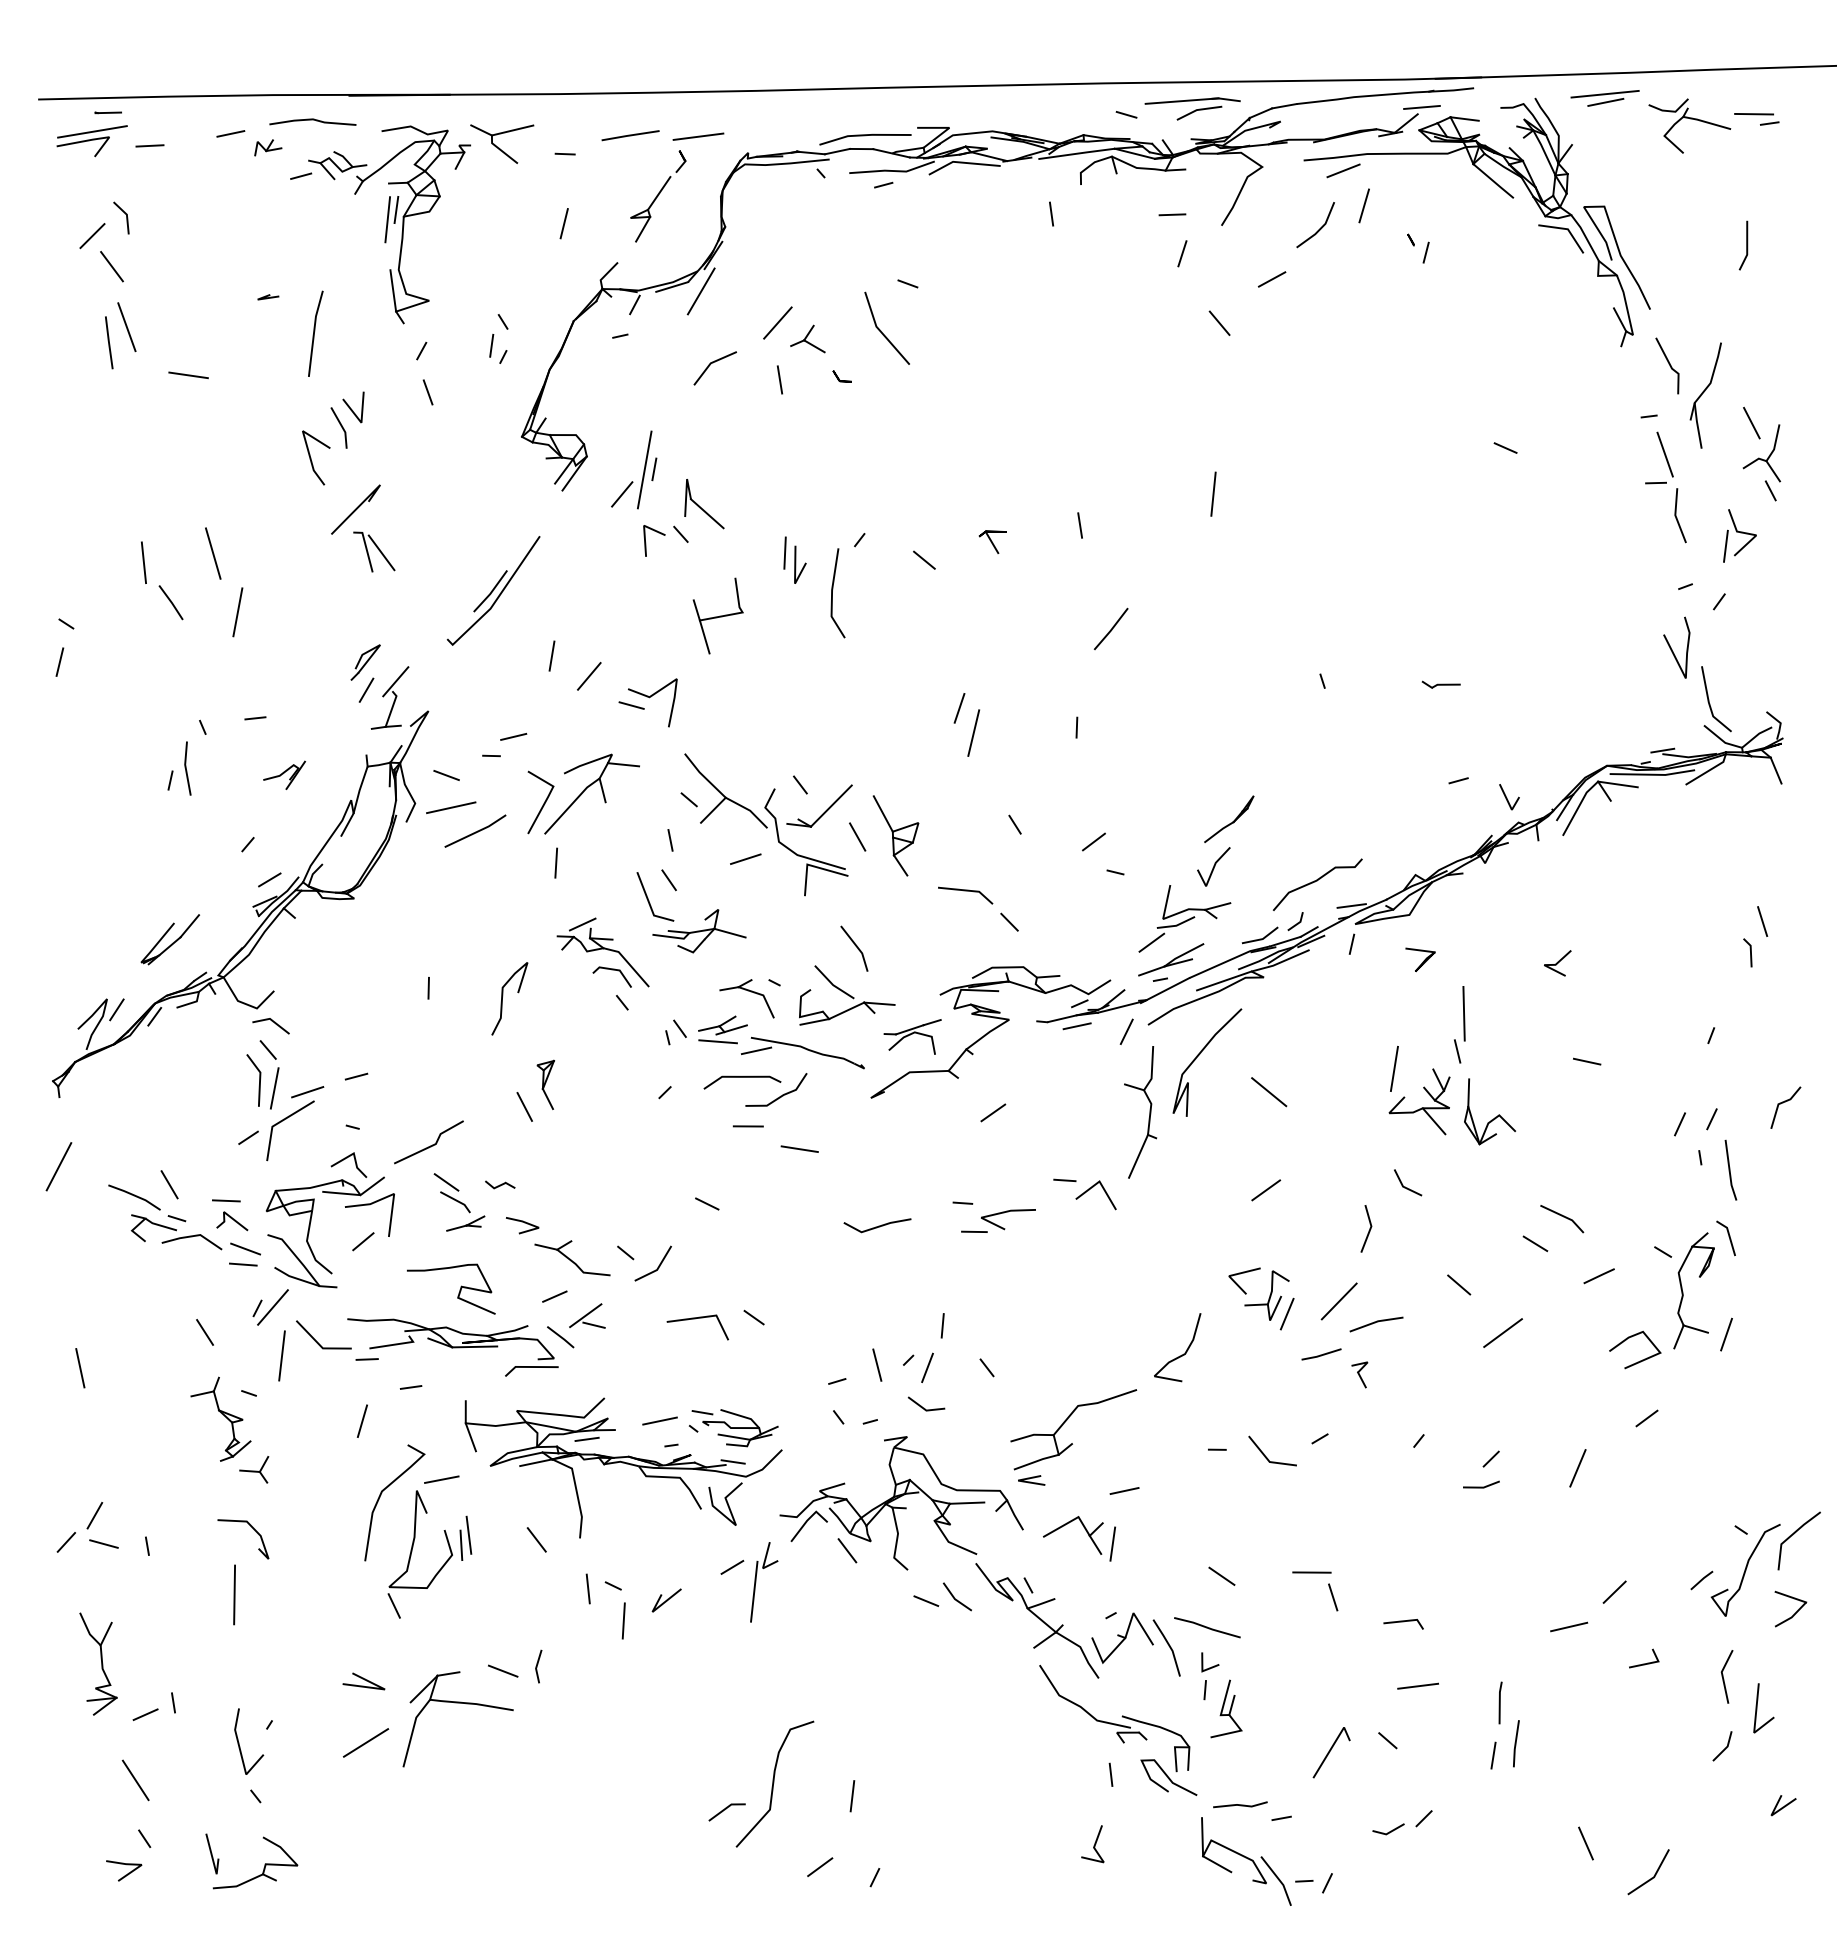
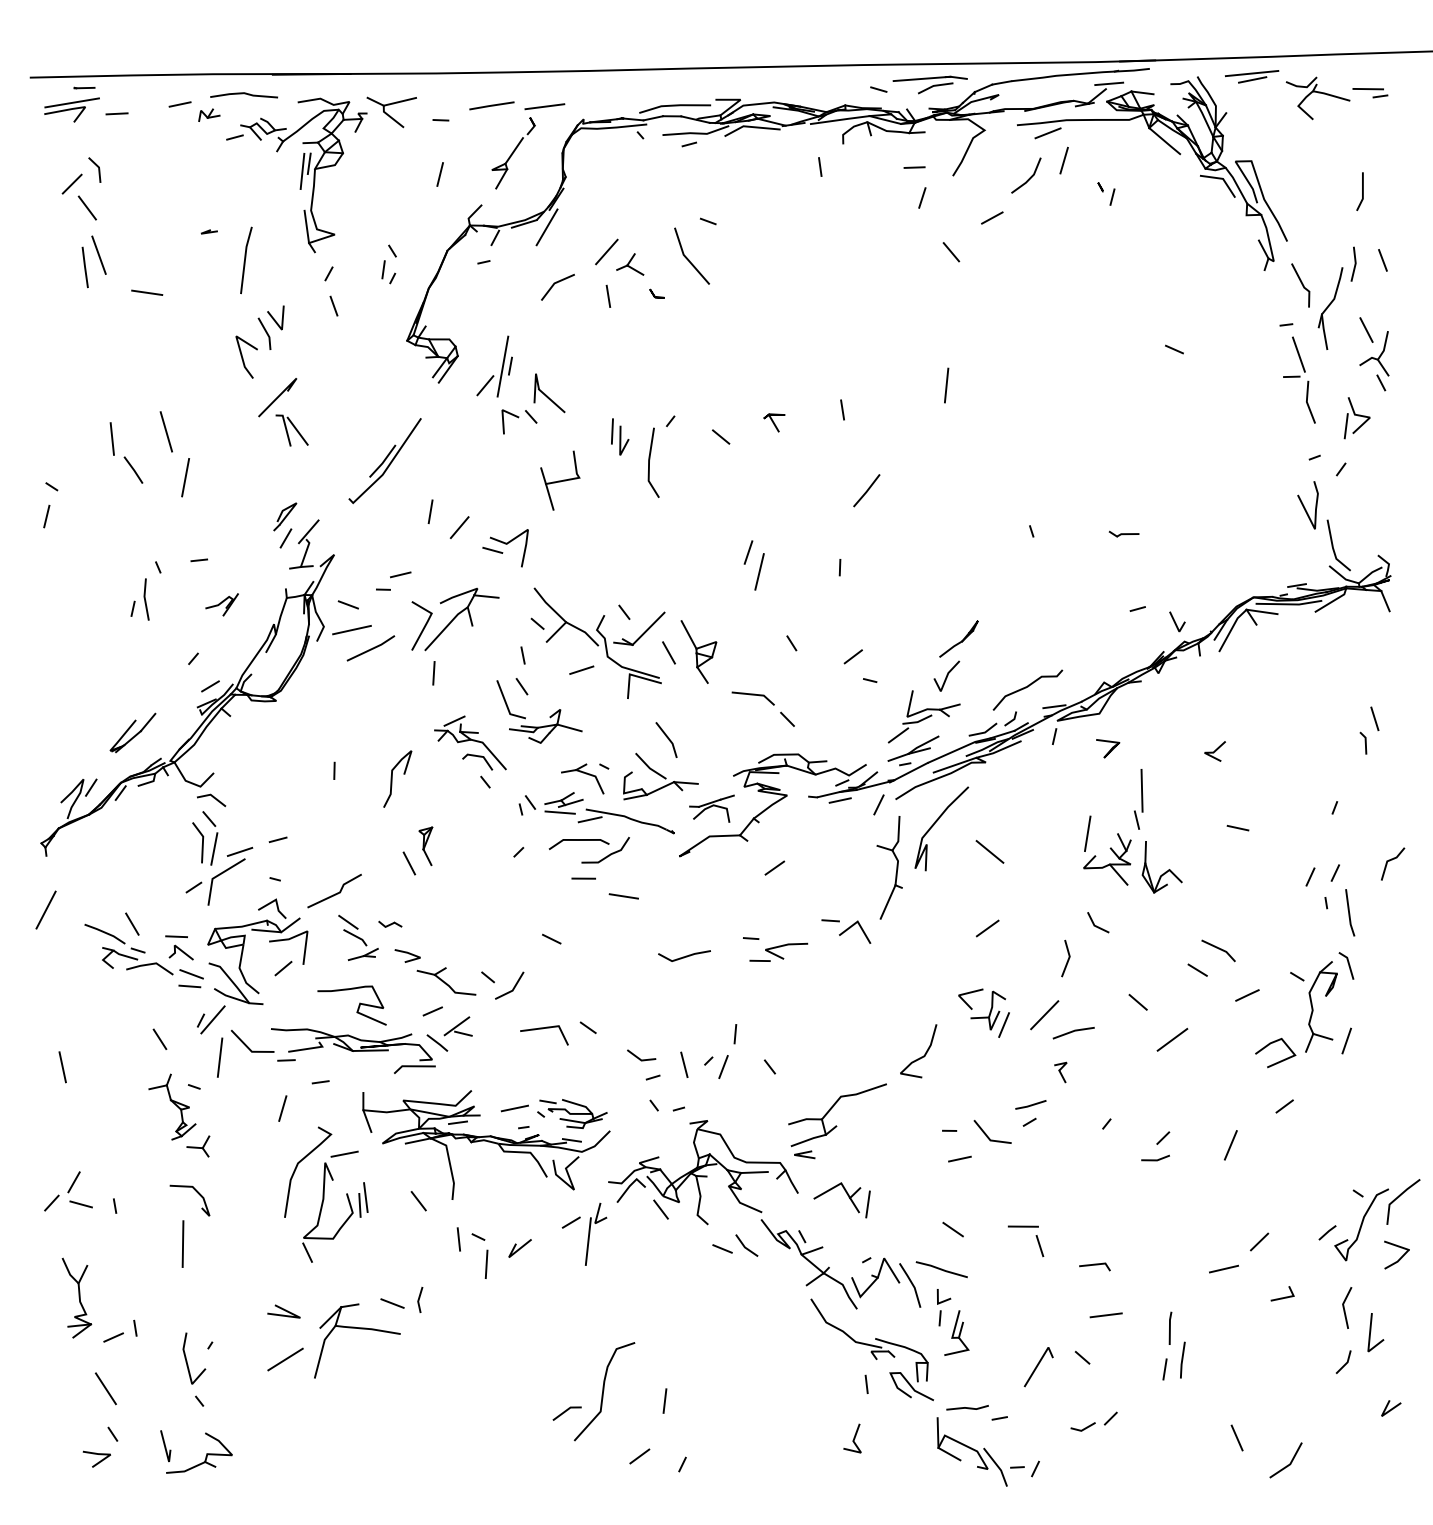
line: (1772, 333) -> (1382, 260), added
line: (1736, 338) -> (1354, 264), added
line: (1321, 1354) -> (1030, 1104), moved
line: (922, 1406) -> (638, 1057), moved
line: (1124, 1490) -> (959, 1158), moved

